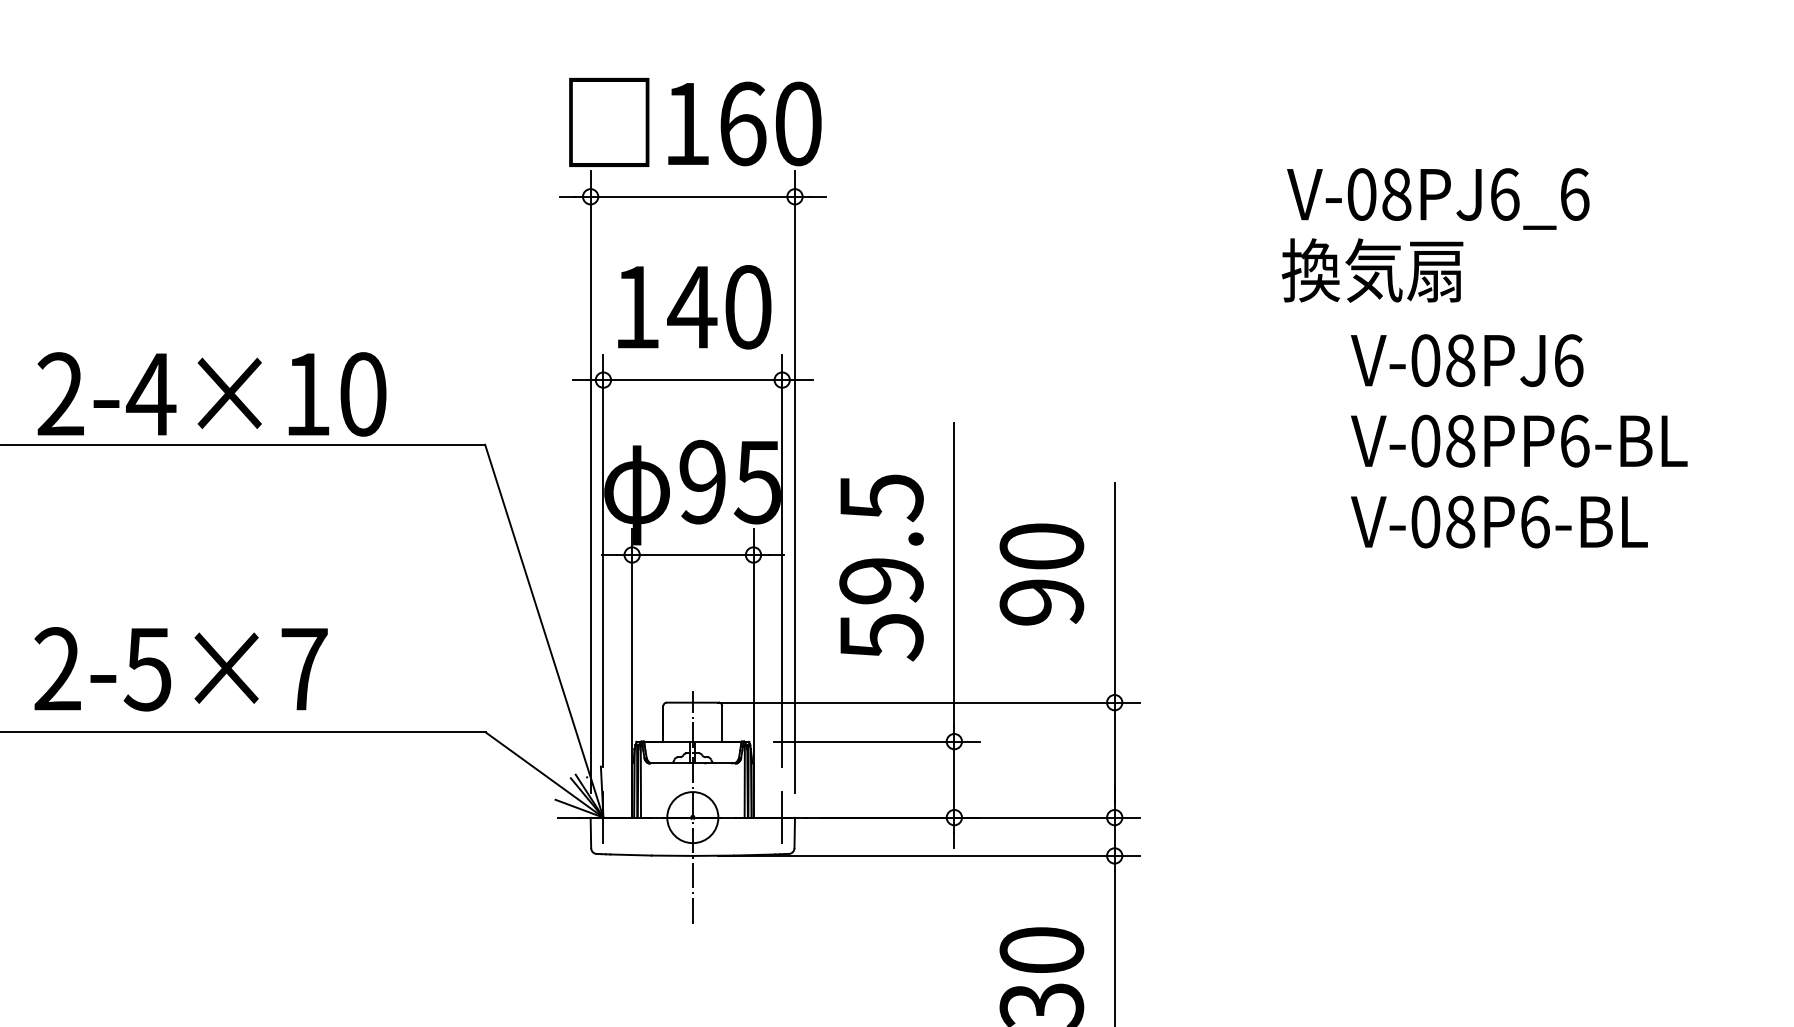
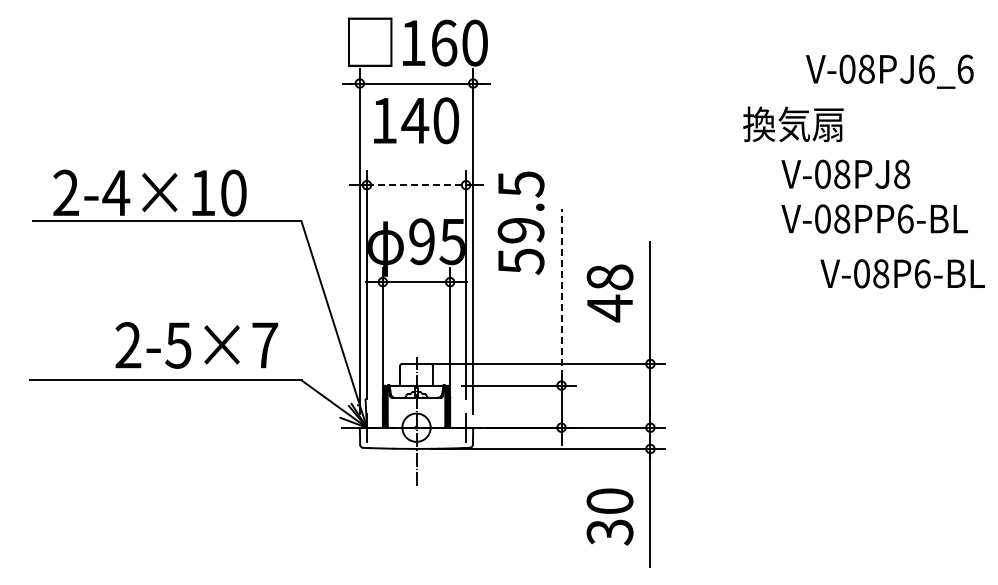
text: (1437, 198) -> (889, 71), moved
text: (694, 306) -> (416, 120), moved
text: (1569, 359) -> (902, 173), V-08PJ6 -> V-08PJ8
line: (692, 380) -> (416, 185), solid -> dashed
text: (1499, 521) -> (902, 273), moved
text: (880, 566) -> (520, 222), moved
line: (954, 573) -> (561, 292), solid -> dashed
text: (1040, 575) -> (609, 293), 90 -> 48
text: (180, 669) -> (196, 345), moved

